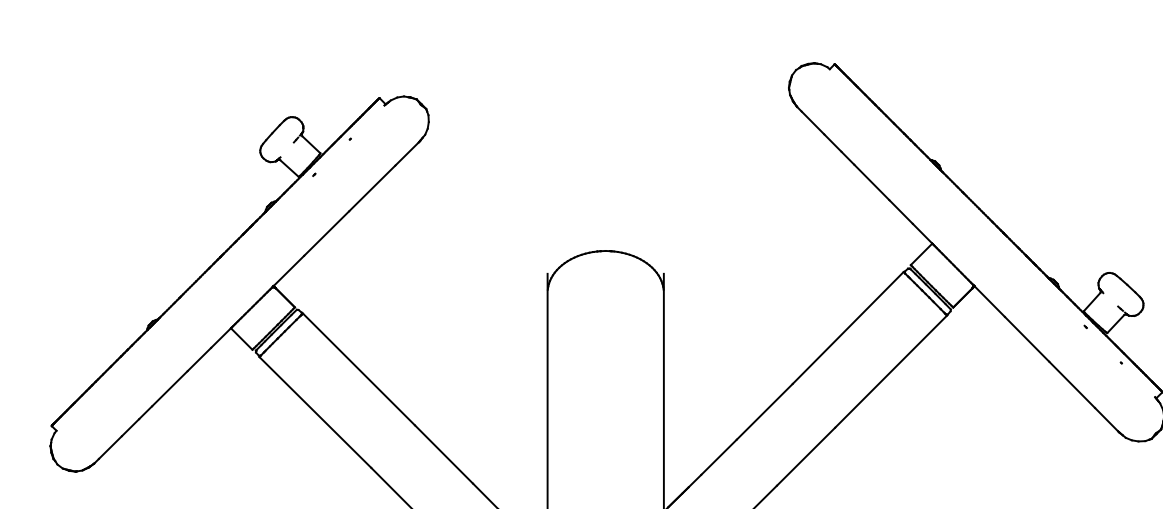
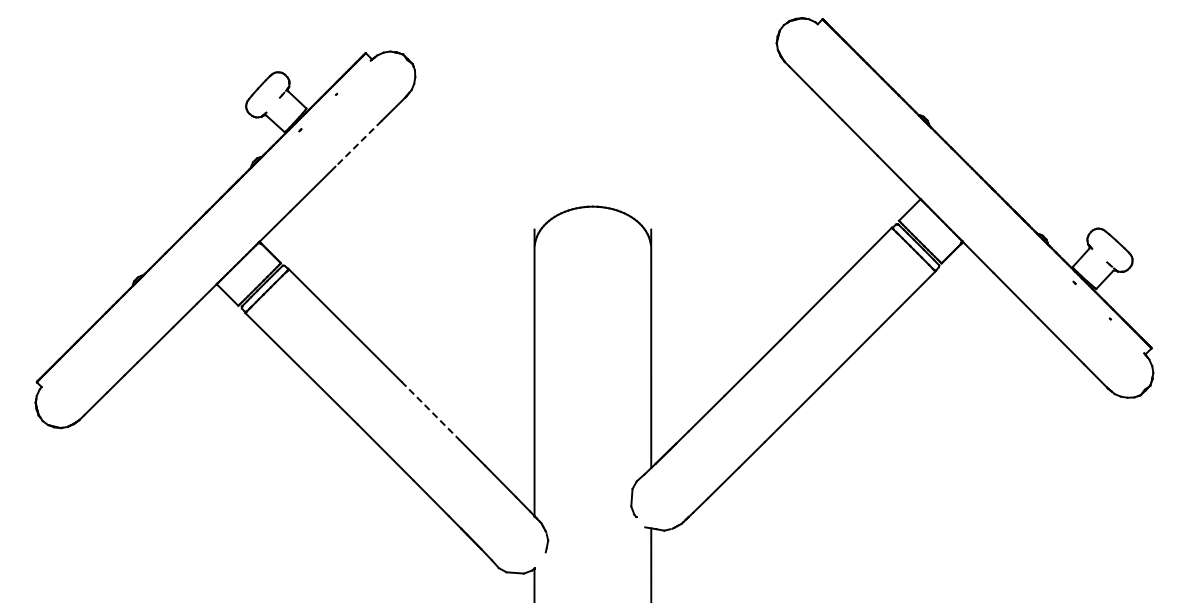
line: (372, 188) -> (358, 143), solid -> dashed
line: (443, 455) -> (430, 411), solid -> dashed

